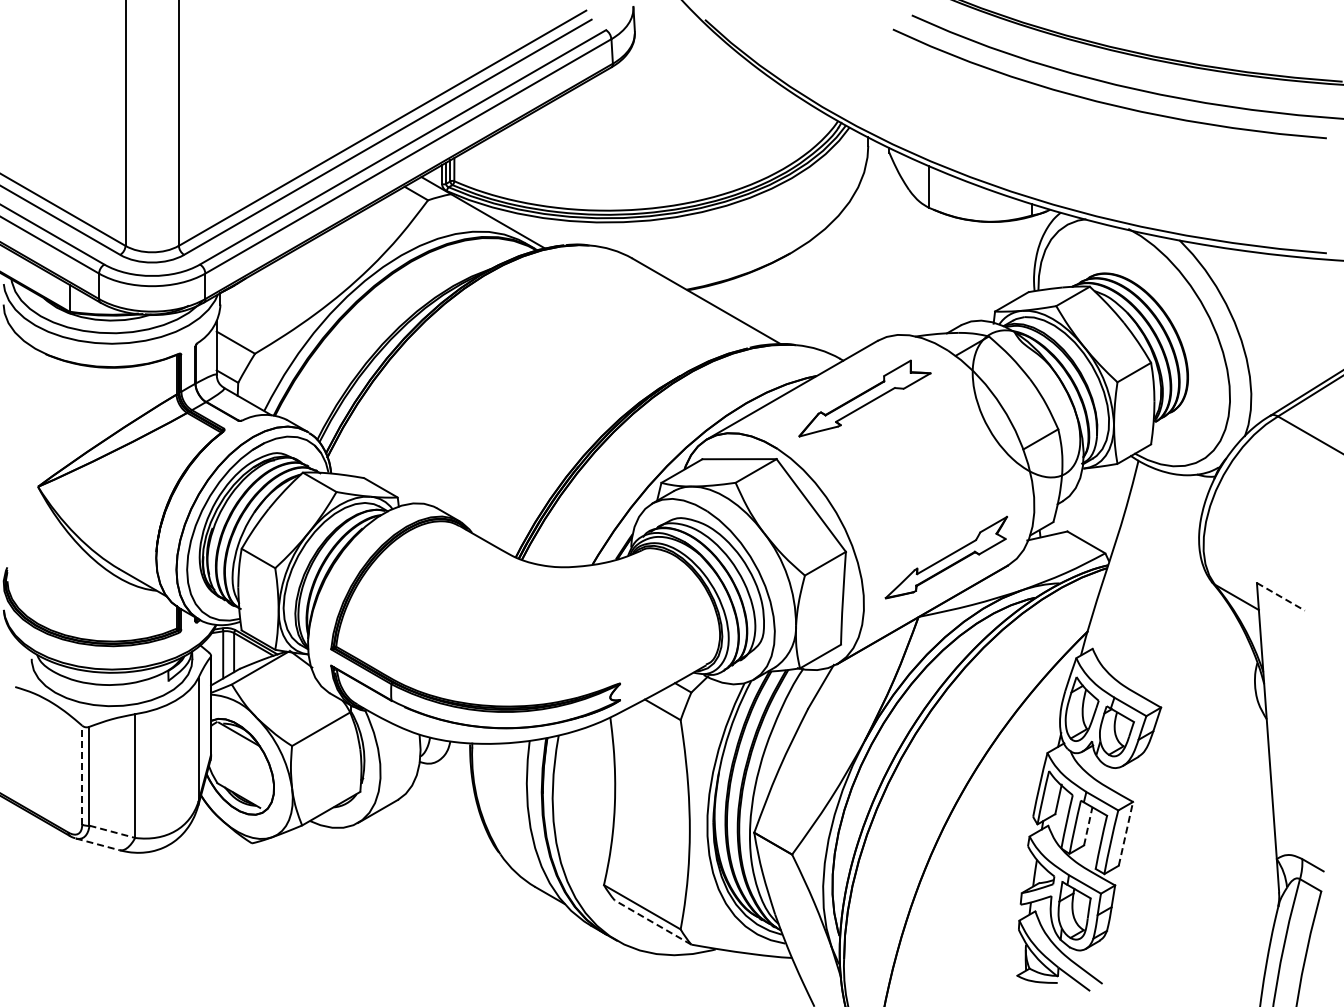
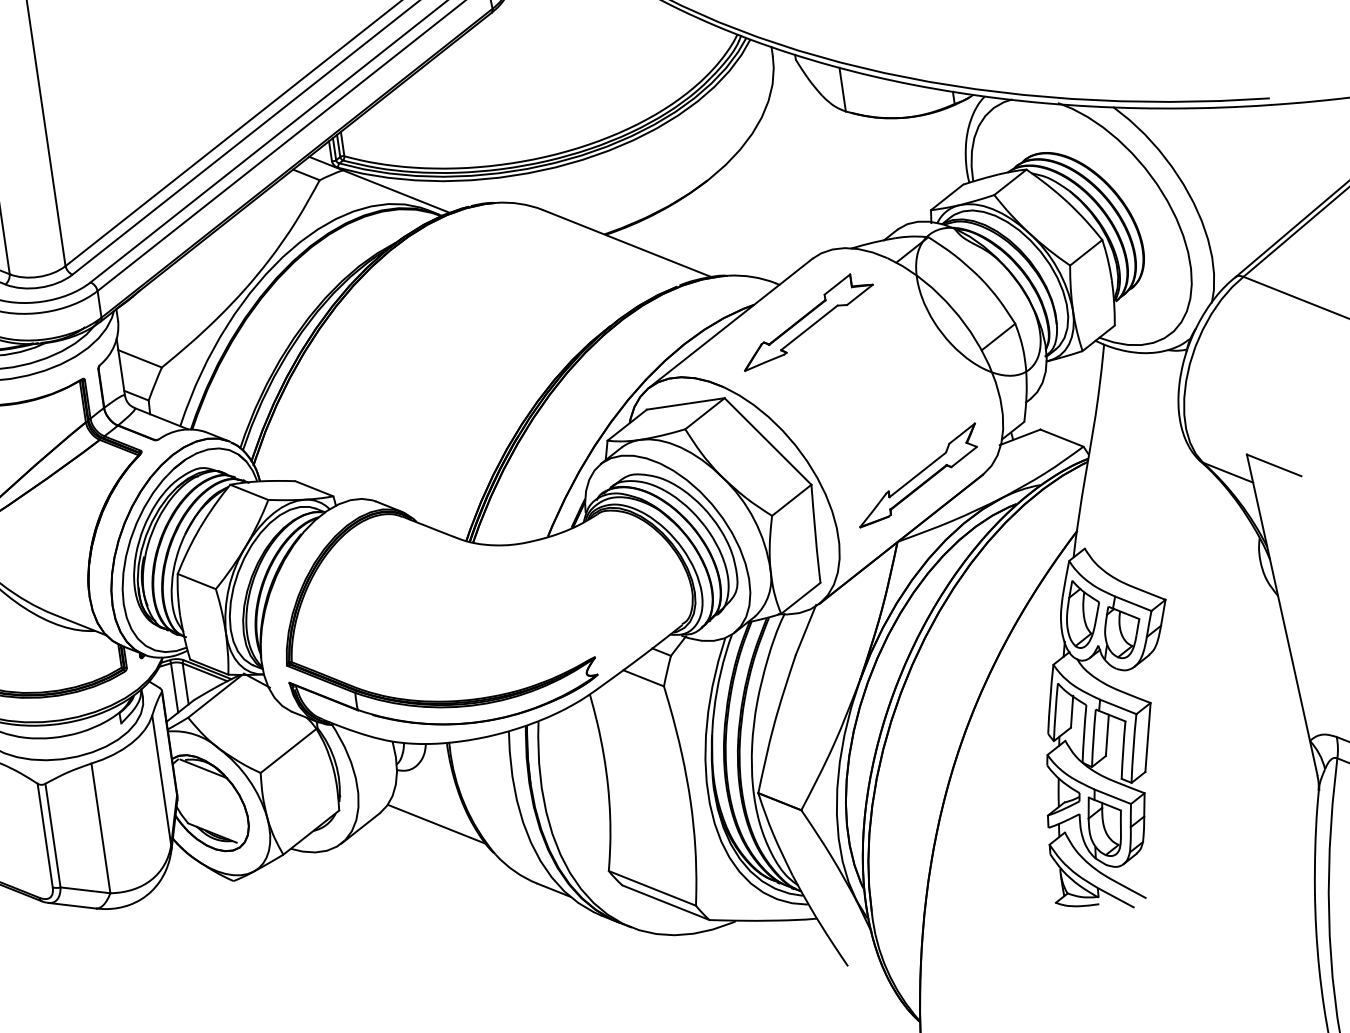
line: (1280, 596) -> (1273, 465), dashed -> solid
line: (82, 774) -> (45, 834), dashed -> solid
line: (449, 818) -> (436, 824), added
line: (1088, 826) -> (1107, 735), dashed -> solid
line: (112, 831) -> (85, 889), dashed -> solid
line: (1125, 833) -> (1147, 737), dashed -> solid
line: (97, 844) -> (71, 905), dashed -> solid
line: (652, 922) -> (665, 902), dashed -> solid

